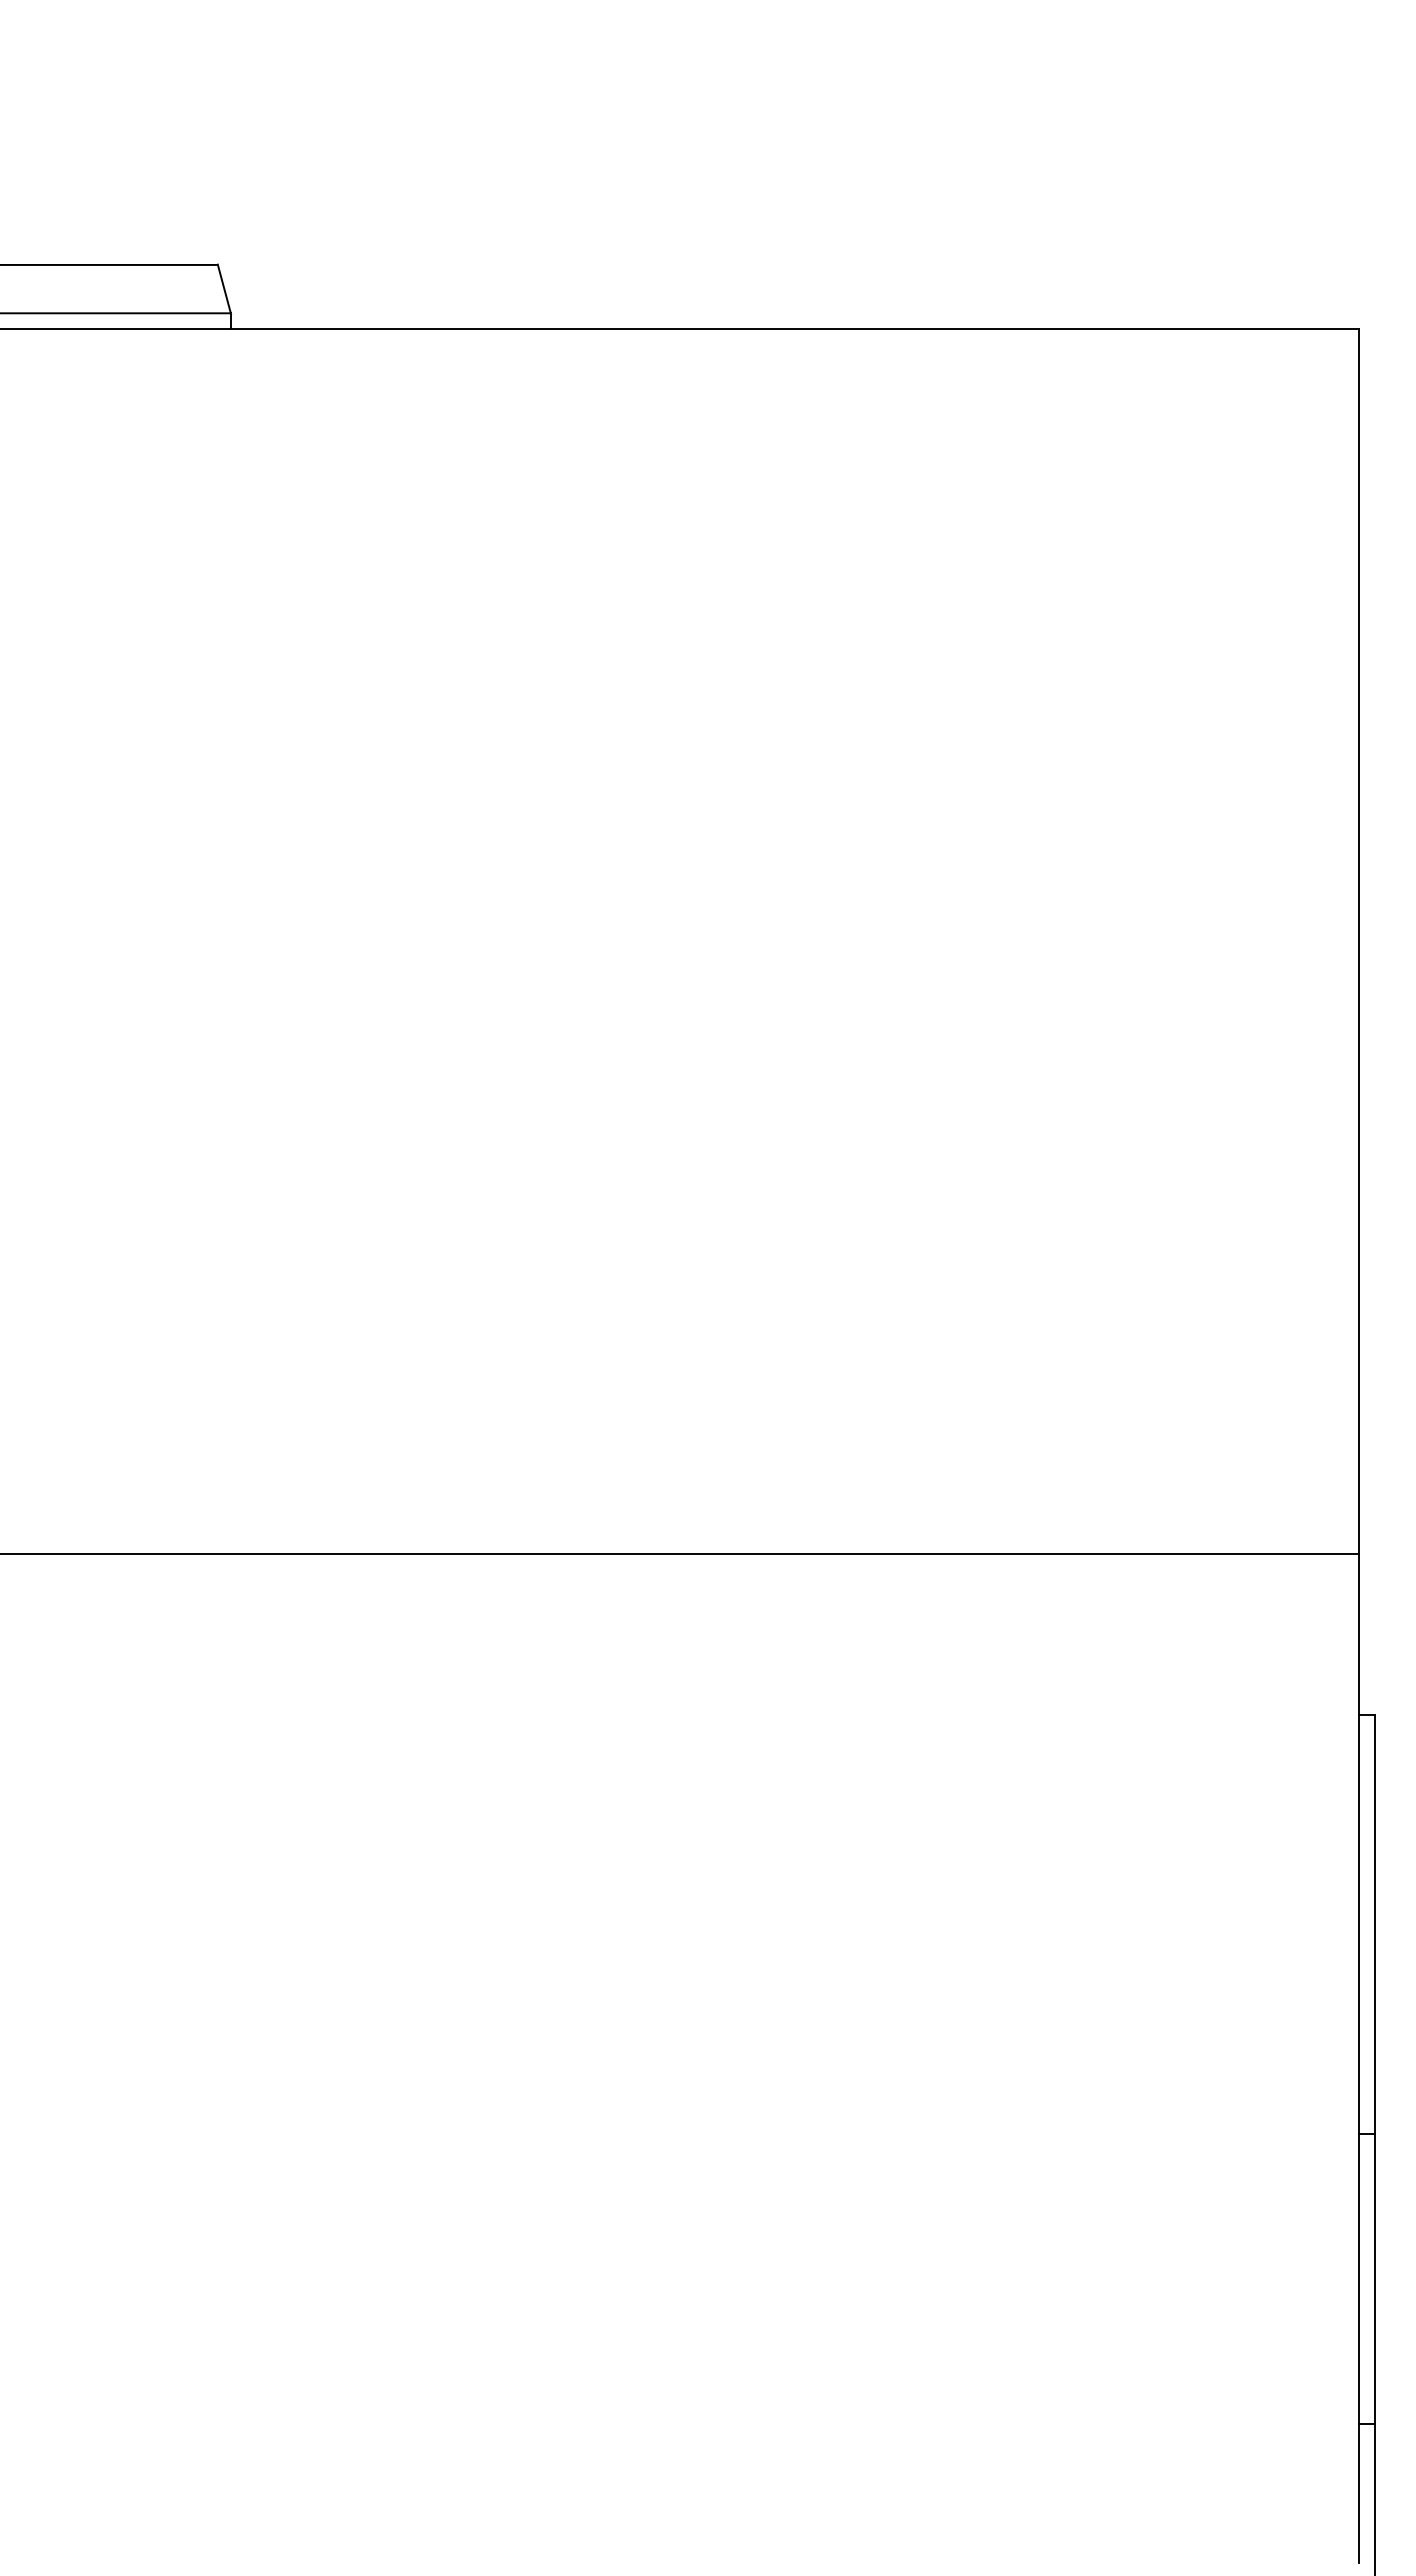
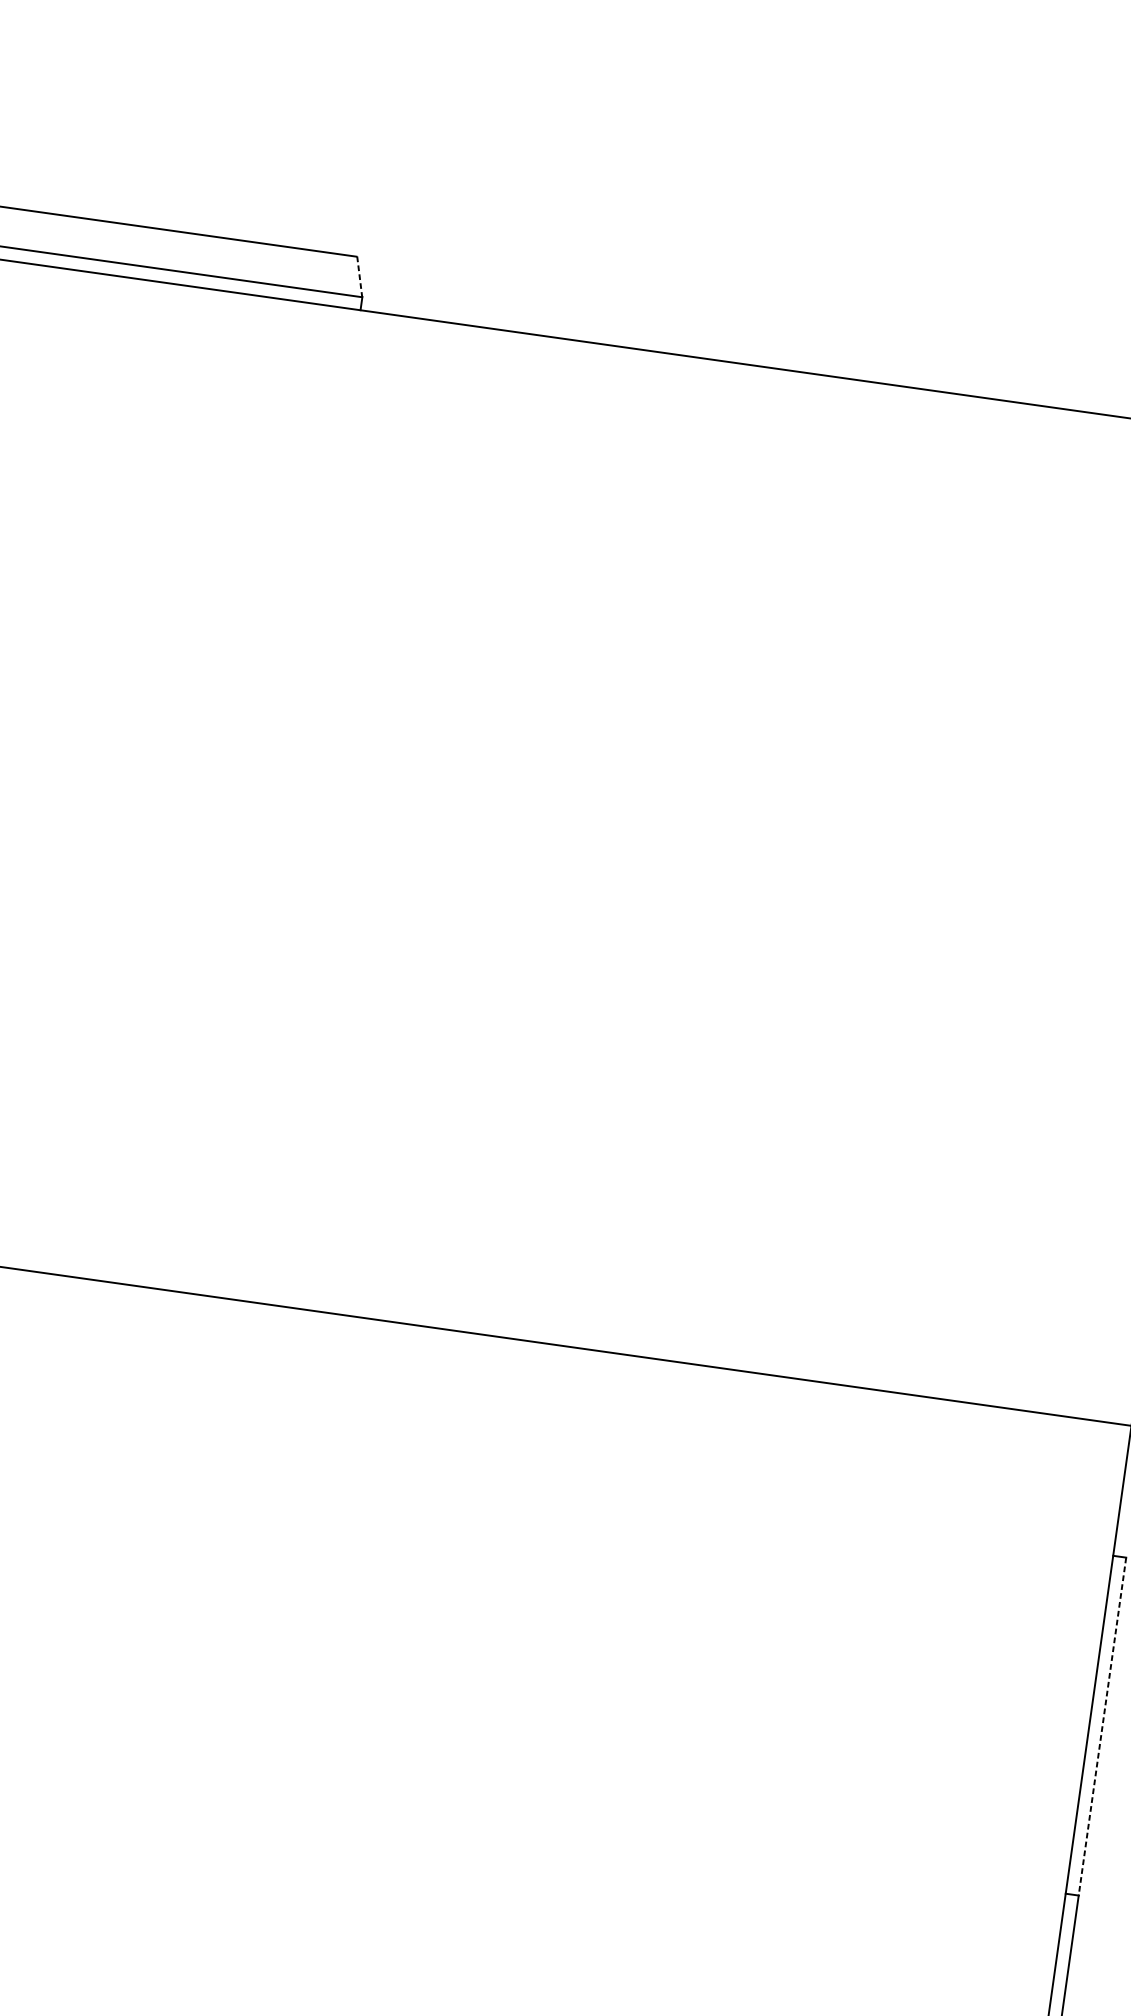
line: (224, 289) -> (359, 277), solid -> dashed
line: (1374, 1924) -> (1102, 1726), solid -> dashed

